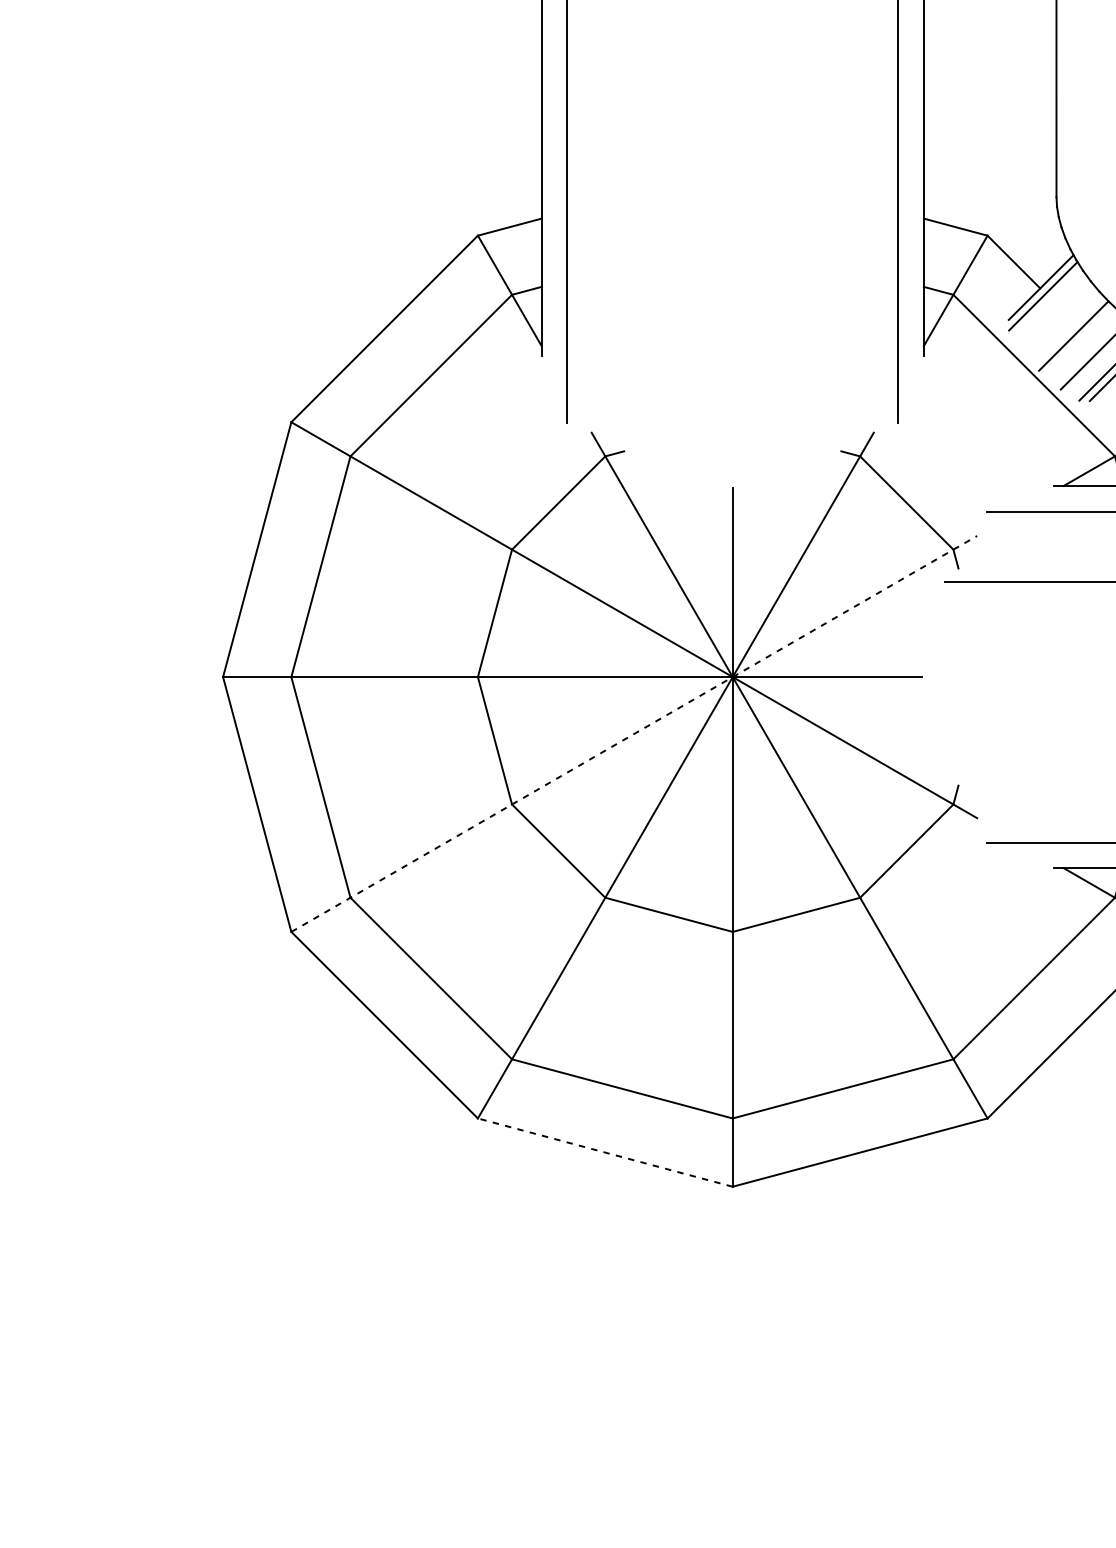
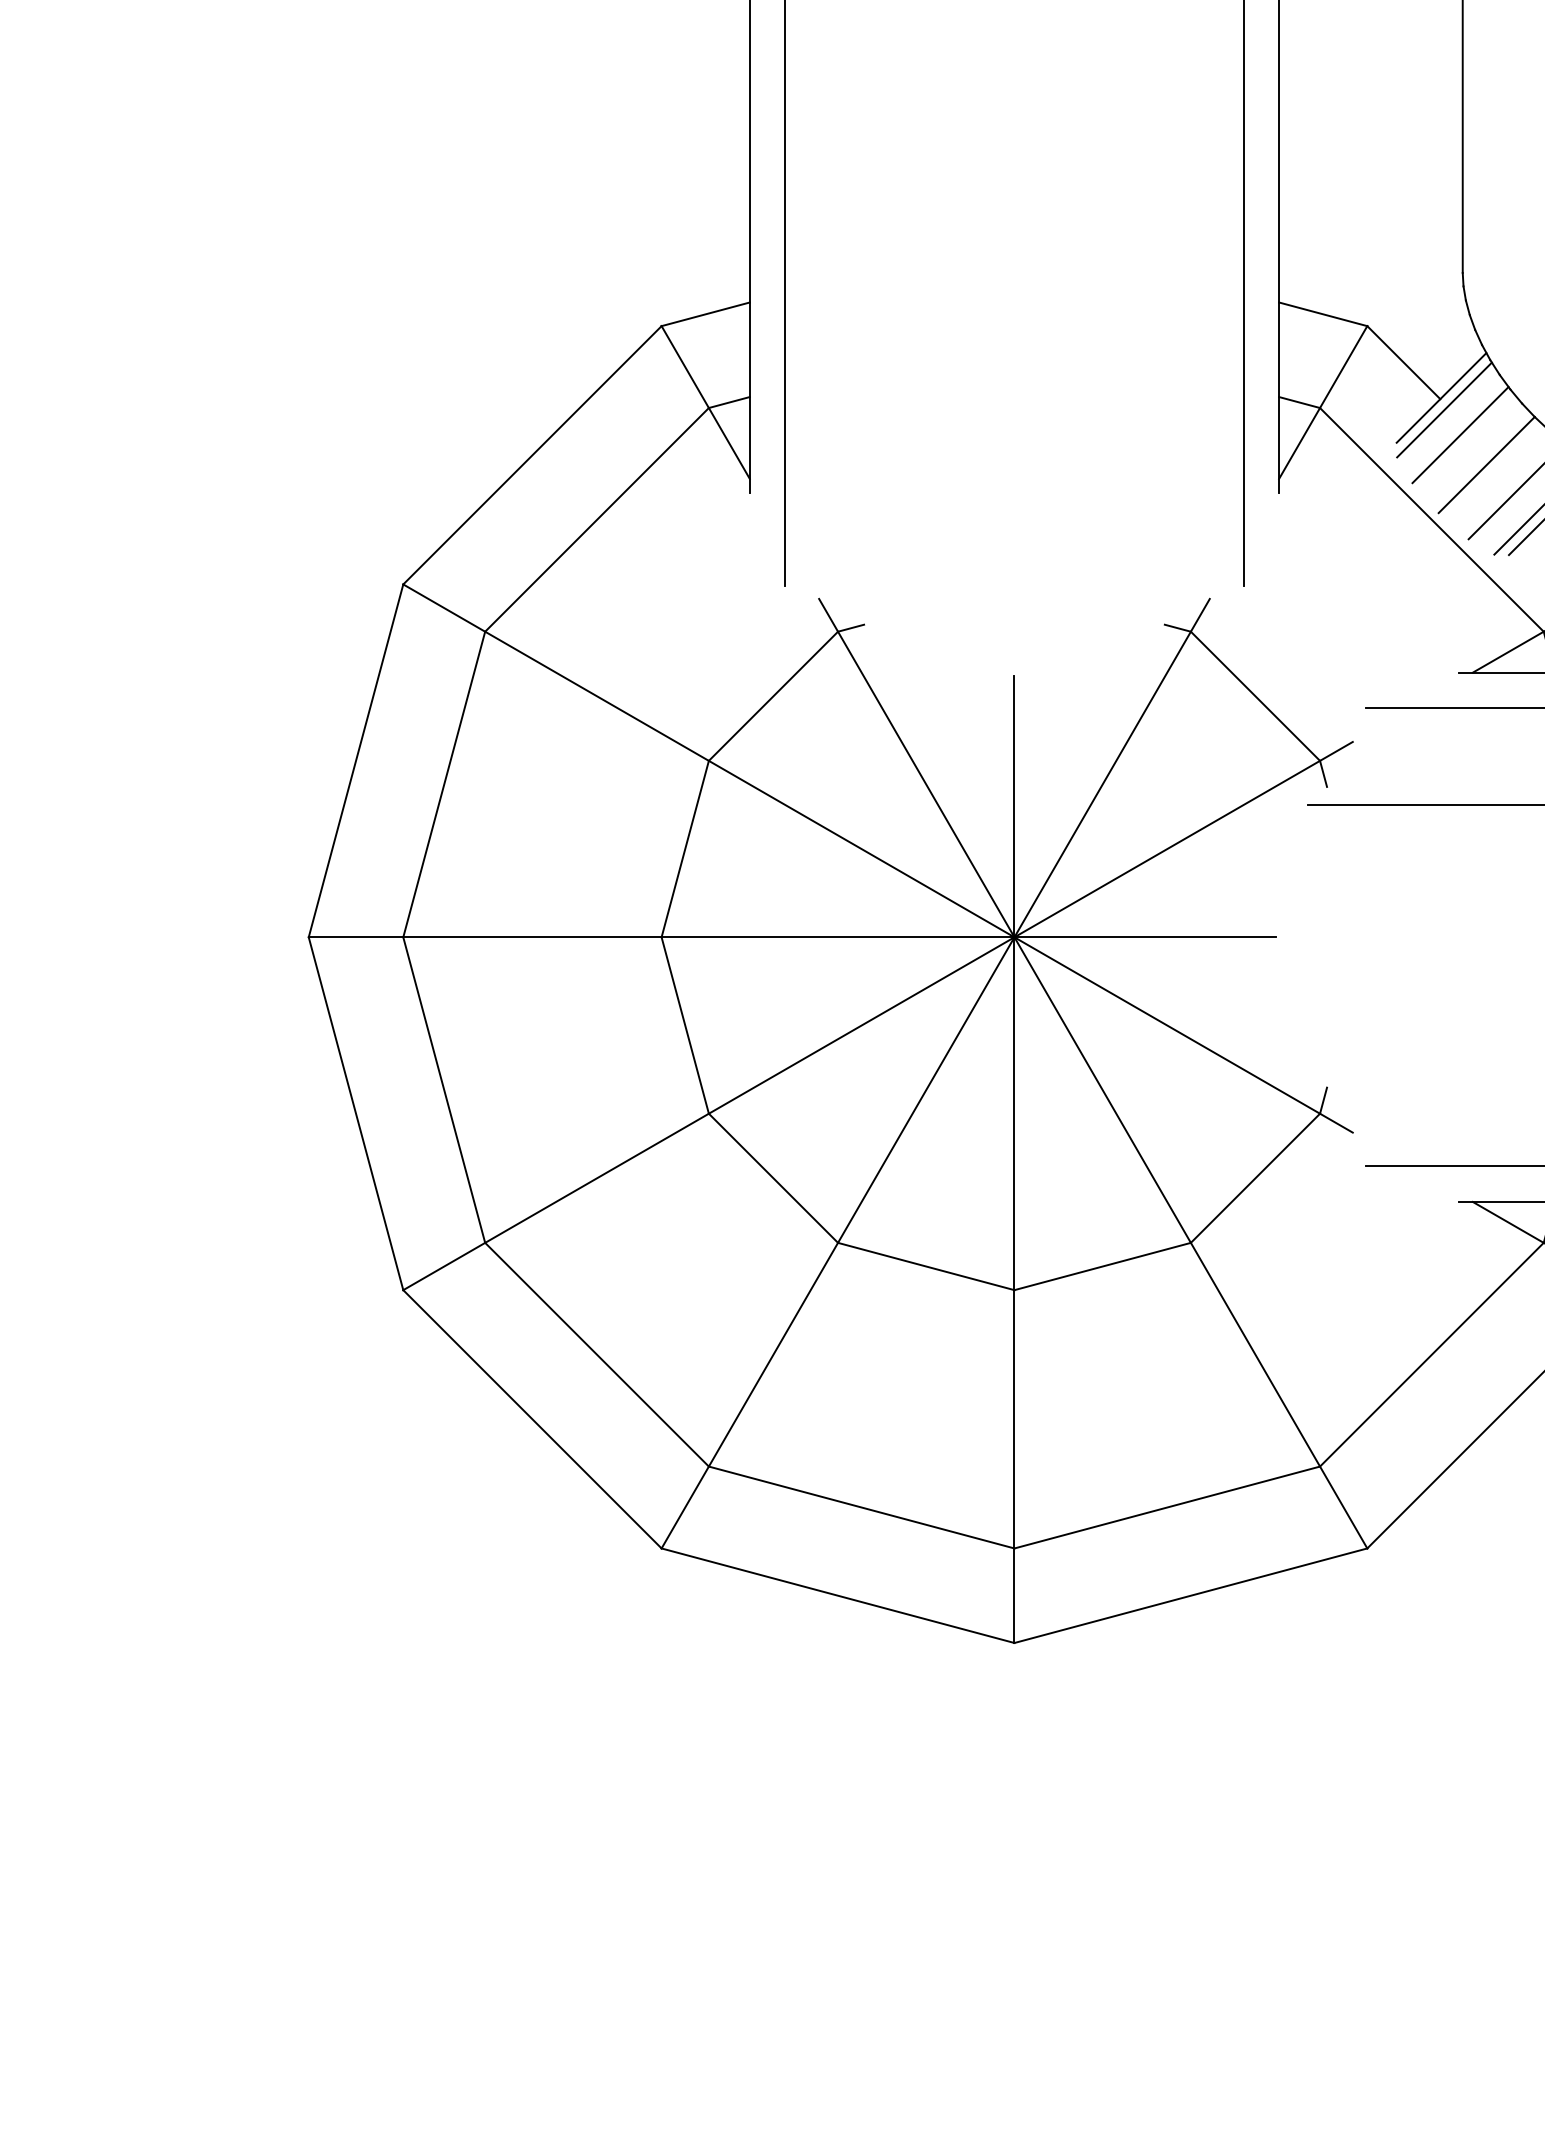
line: (1054, 314) -> (1460, 435), added
line: (634, 733) -> (878, 1015), dashed -> solid
line: (605, 1152) -> (838, 1595), dashed -> solid

